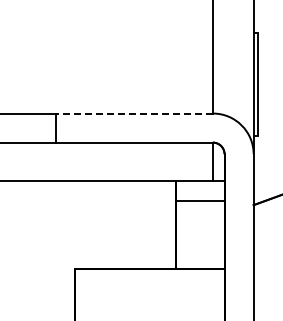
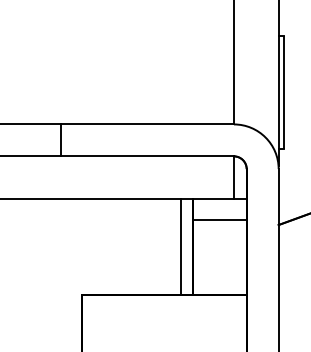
line: (134, 113) -> (147, 124), dashed -> solid
line: (164, 225) -> (180, 247), added

